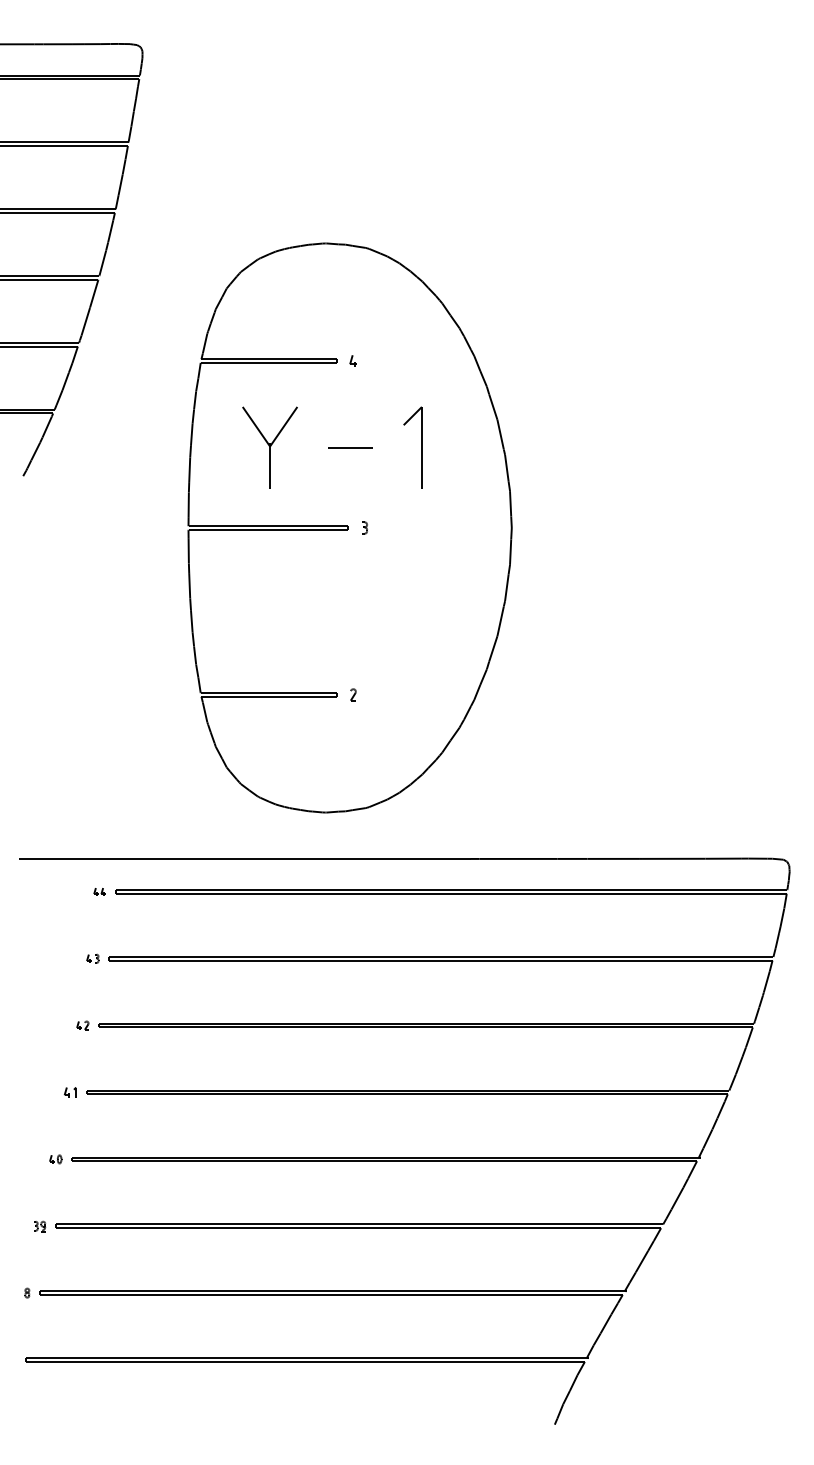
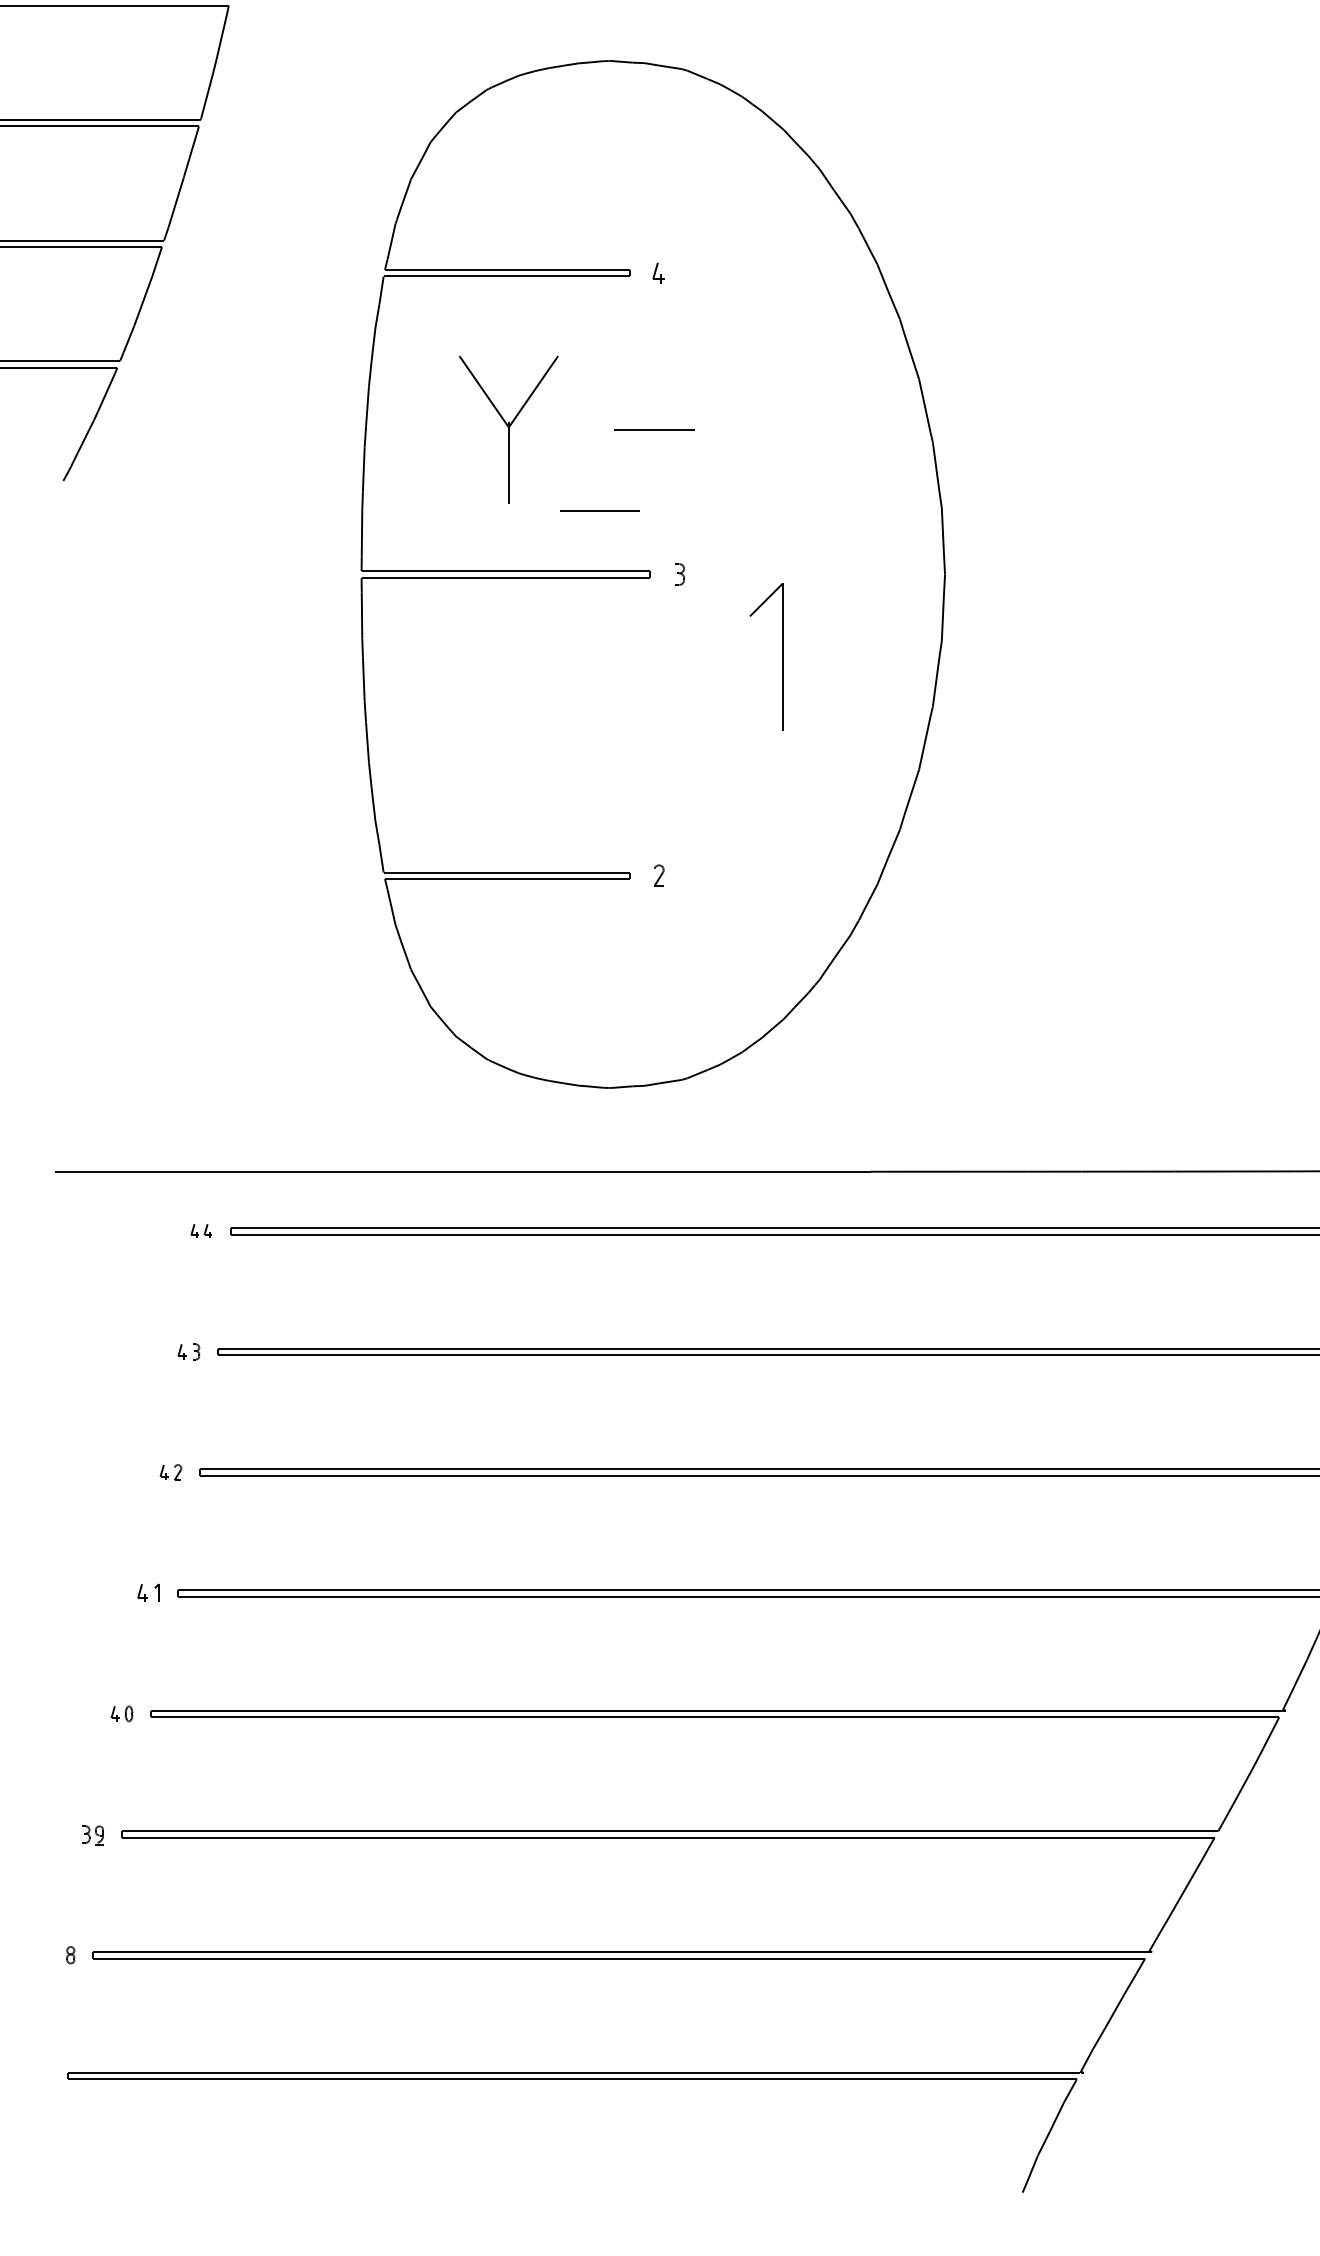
part: (421, 447) -> (782, 656), moved
line: (320, 492) -> (599, 510), added

